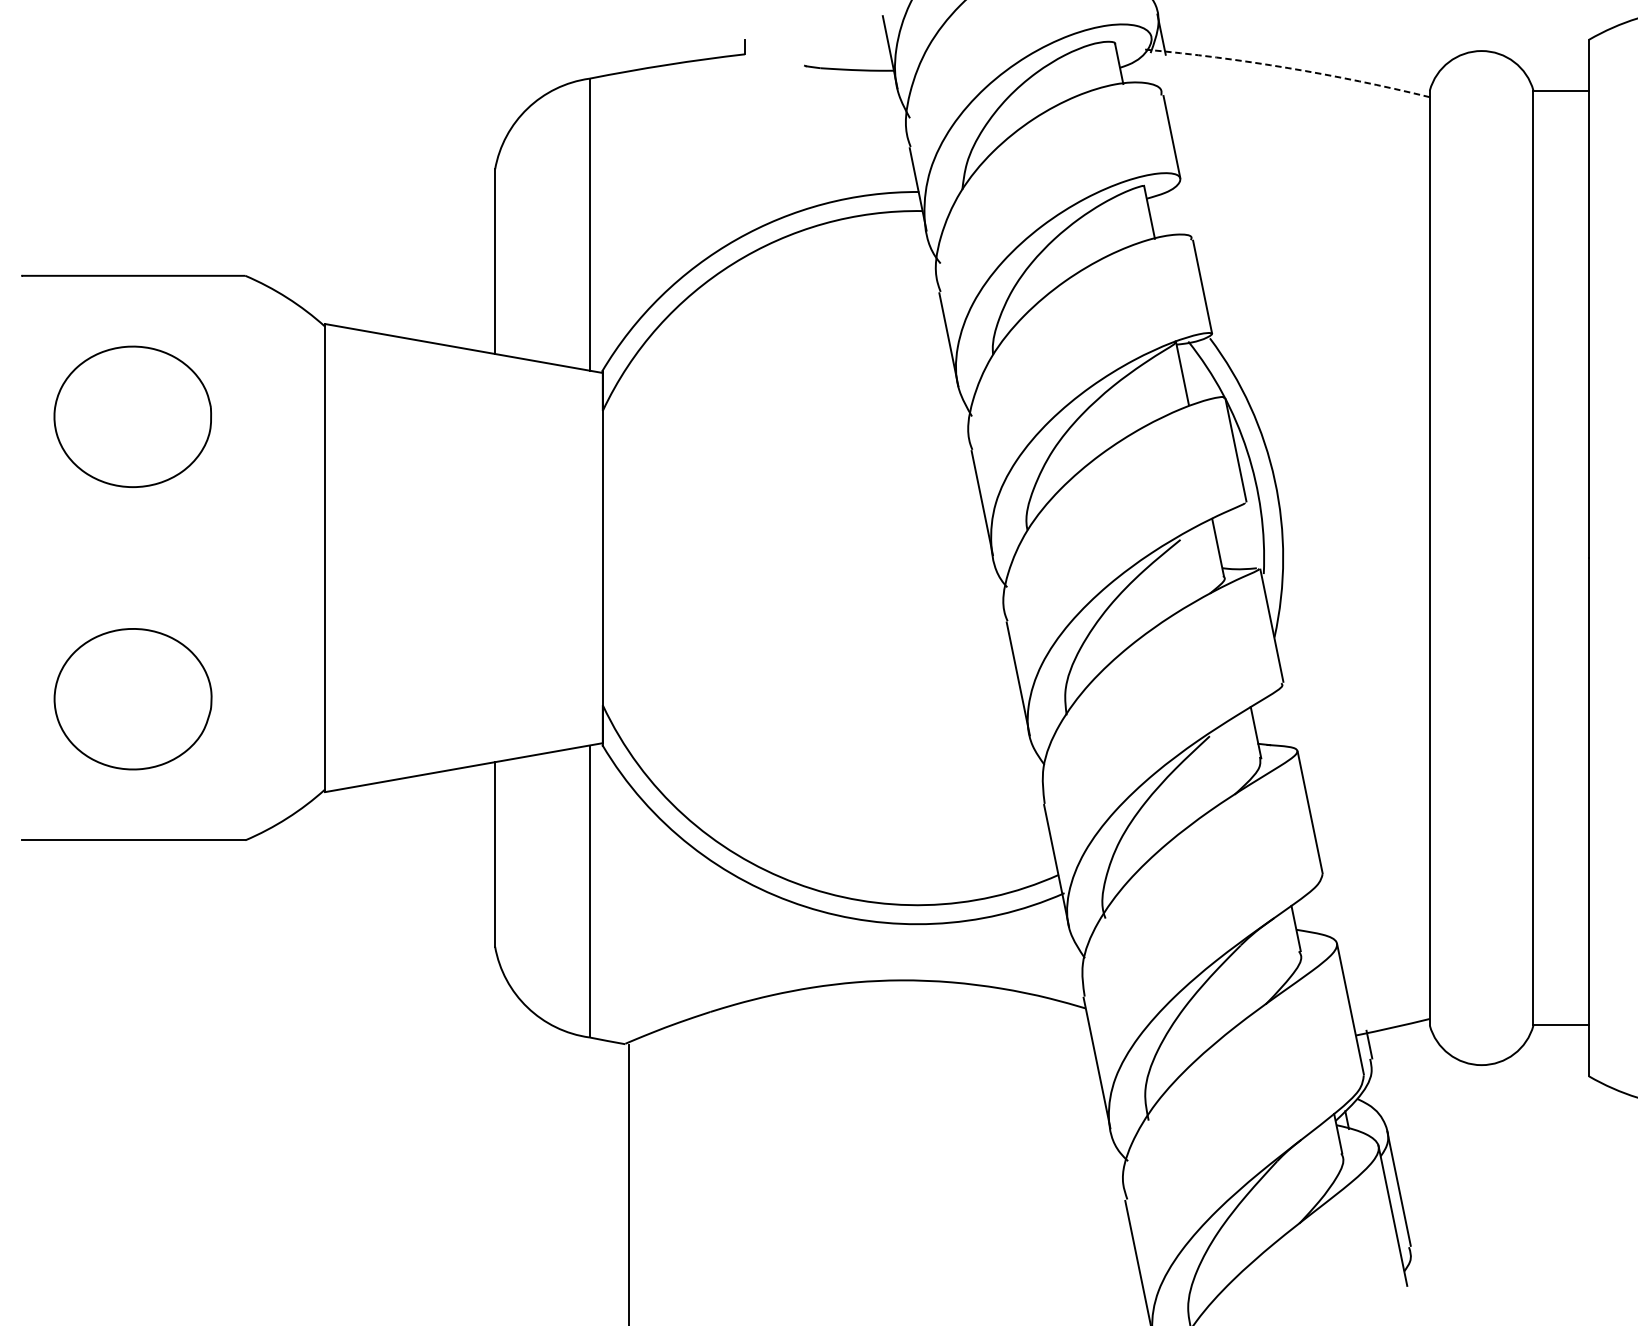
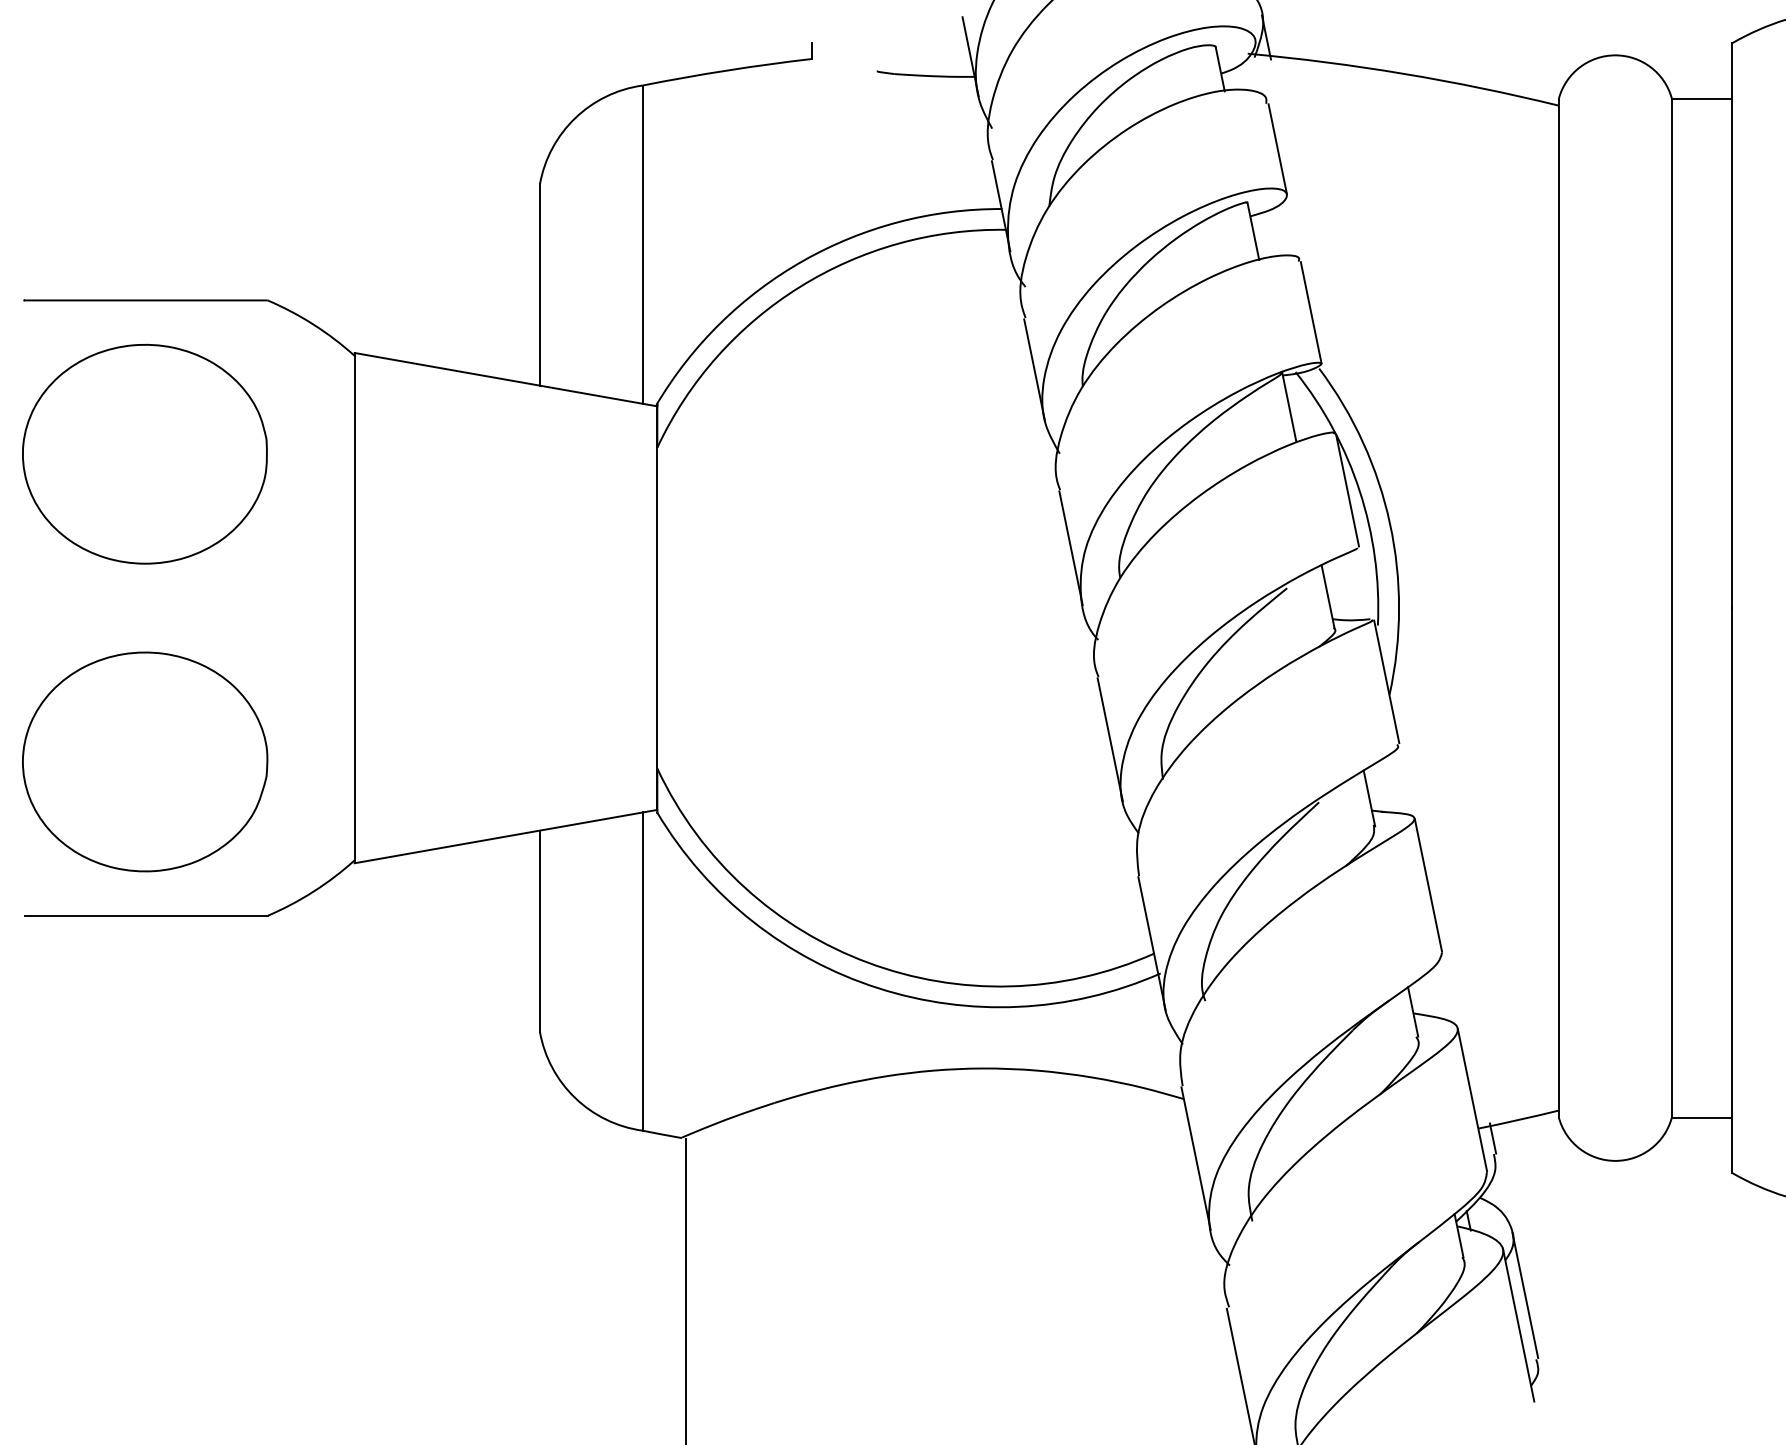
arc: (1288, 67) -> (1404, 73), dashed -> solid
part: (132, 416) -> (144, 453), size x1.43
part: (133, 698) -> (145, 761), size x1.43

